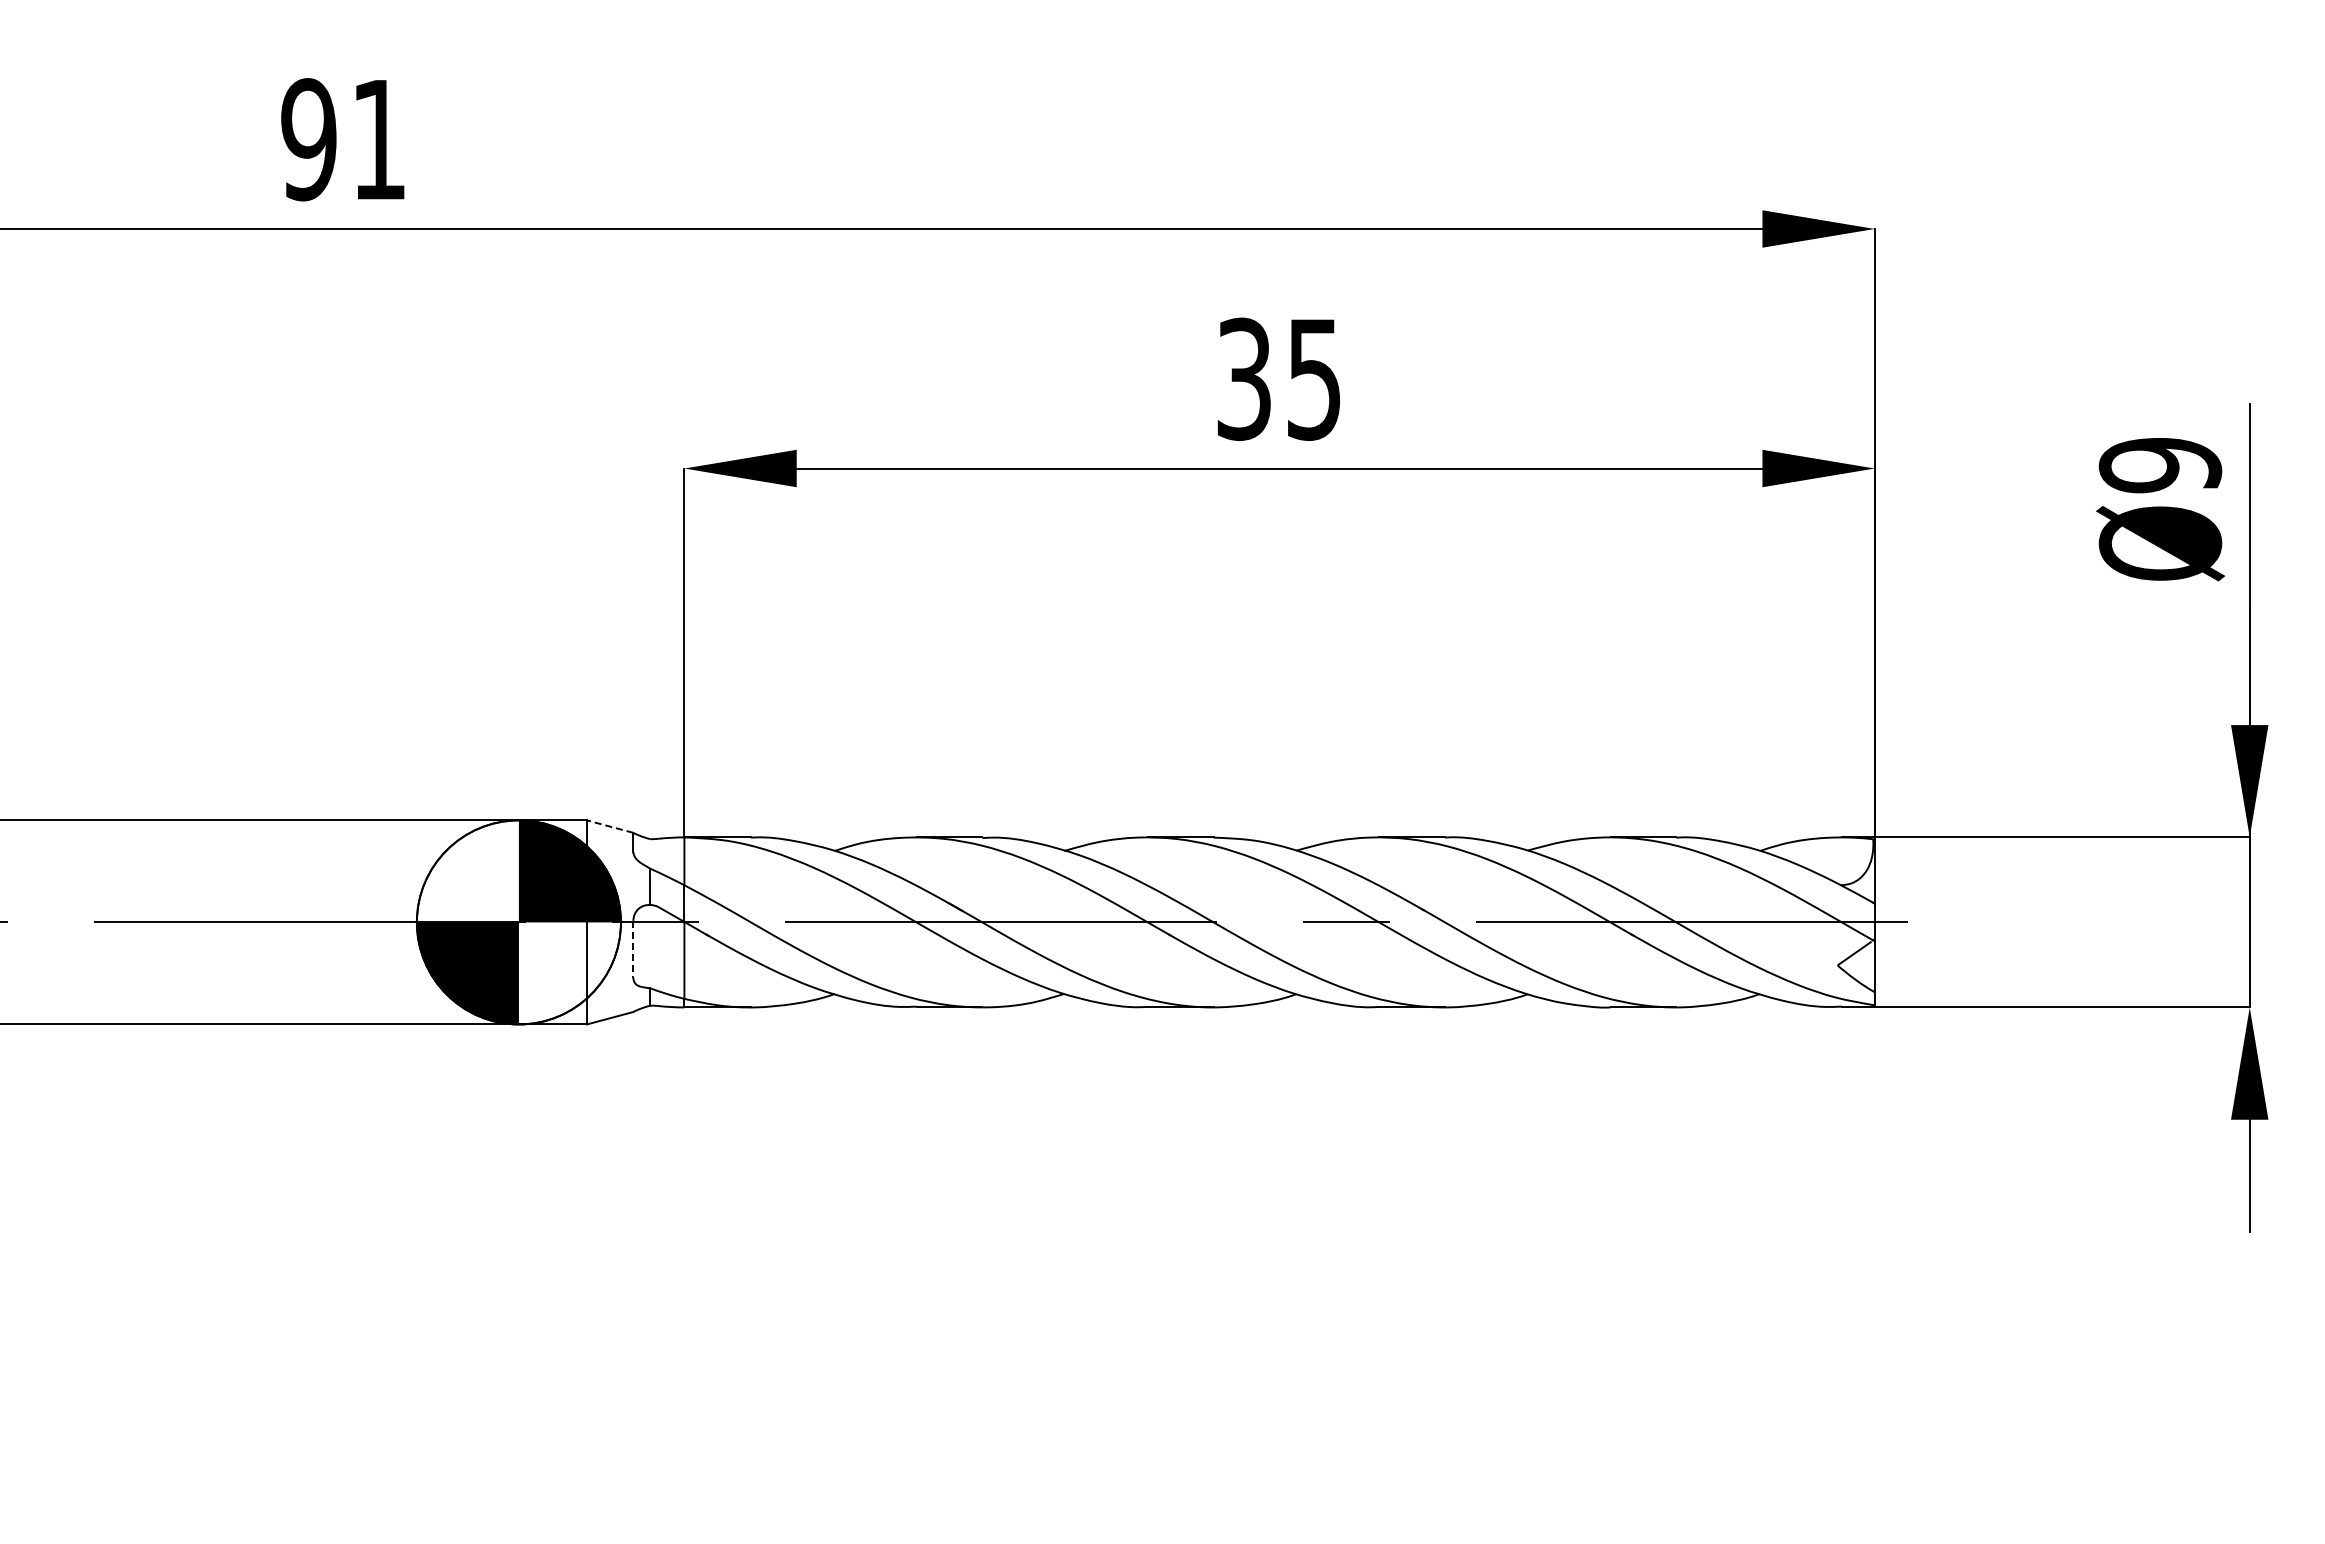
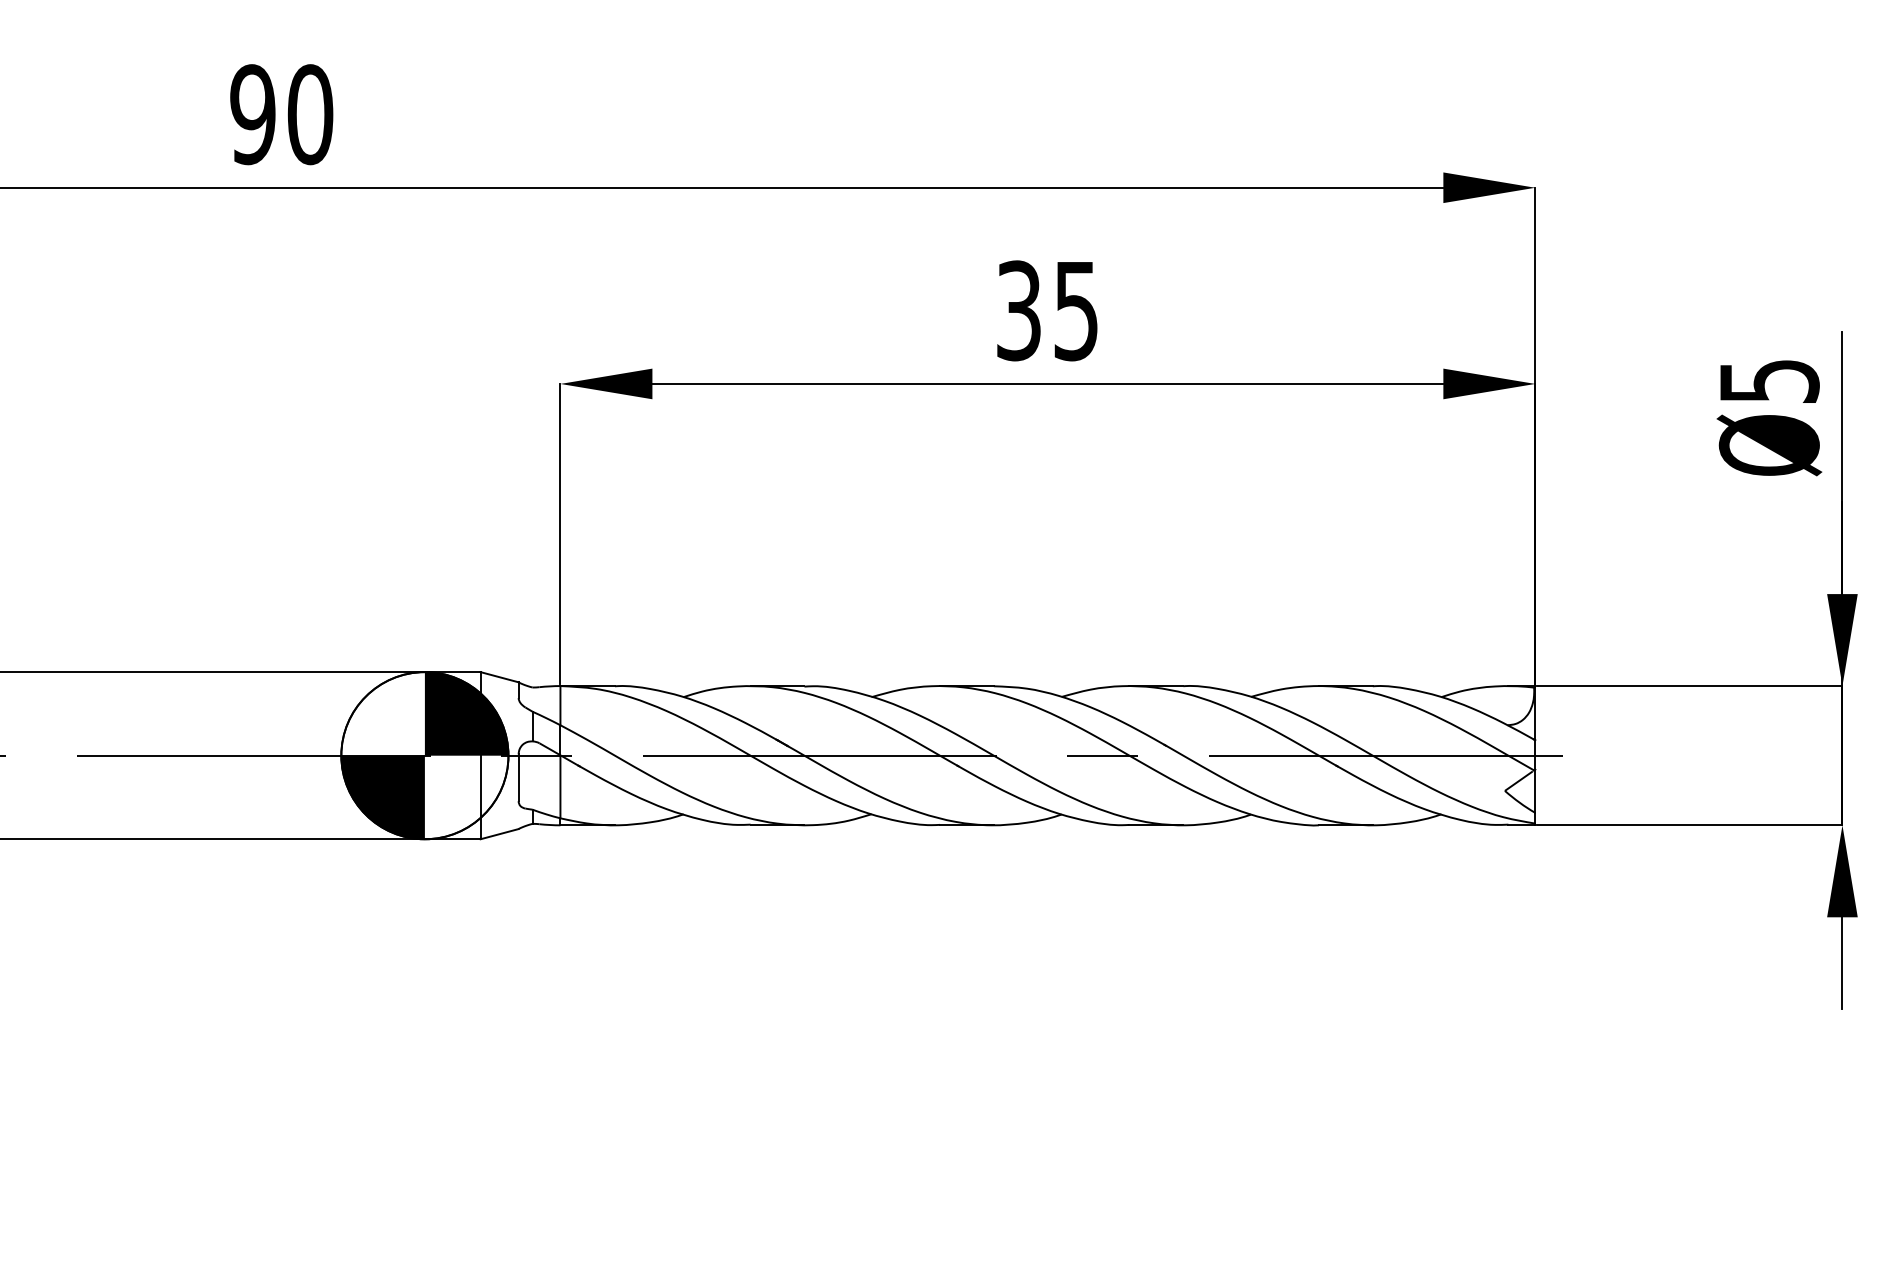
text: (378, 139) -> (309, 114), 91 -> 90
text: (2160, 465) -> (1769, 381), Ø9 -> Ø5
line: (609, 826) -> (499, 677), dashed -> solid
line: (633, 949) -> (518, 777), dashed -> solid

